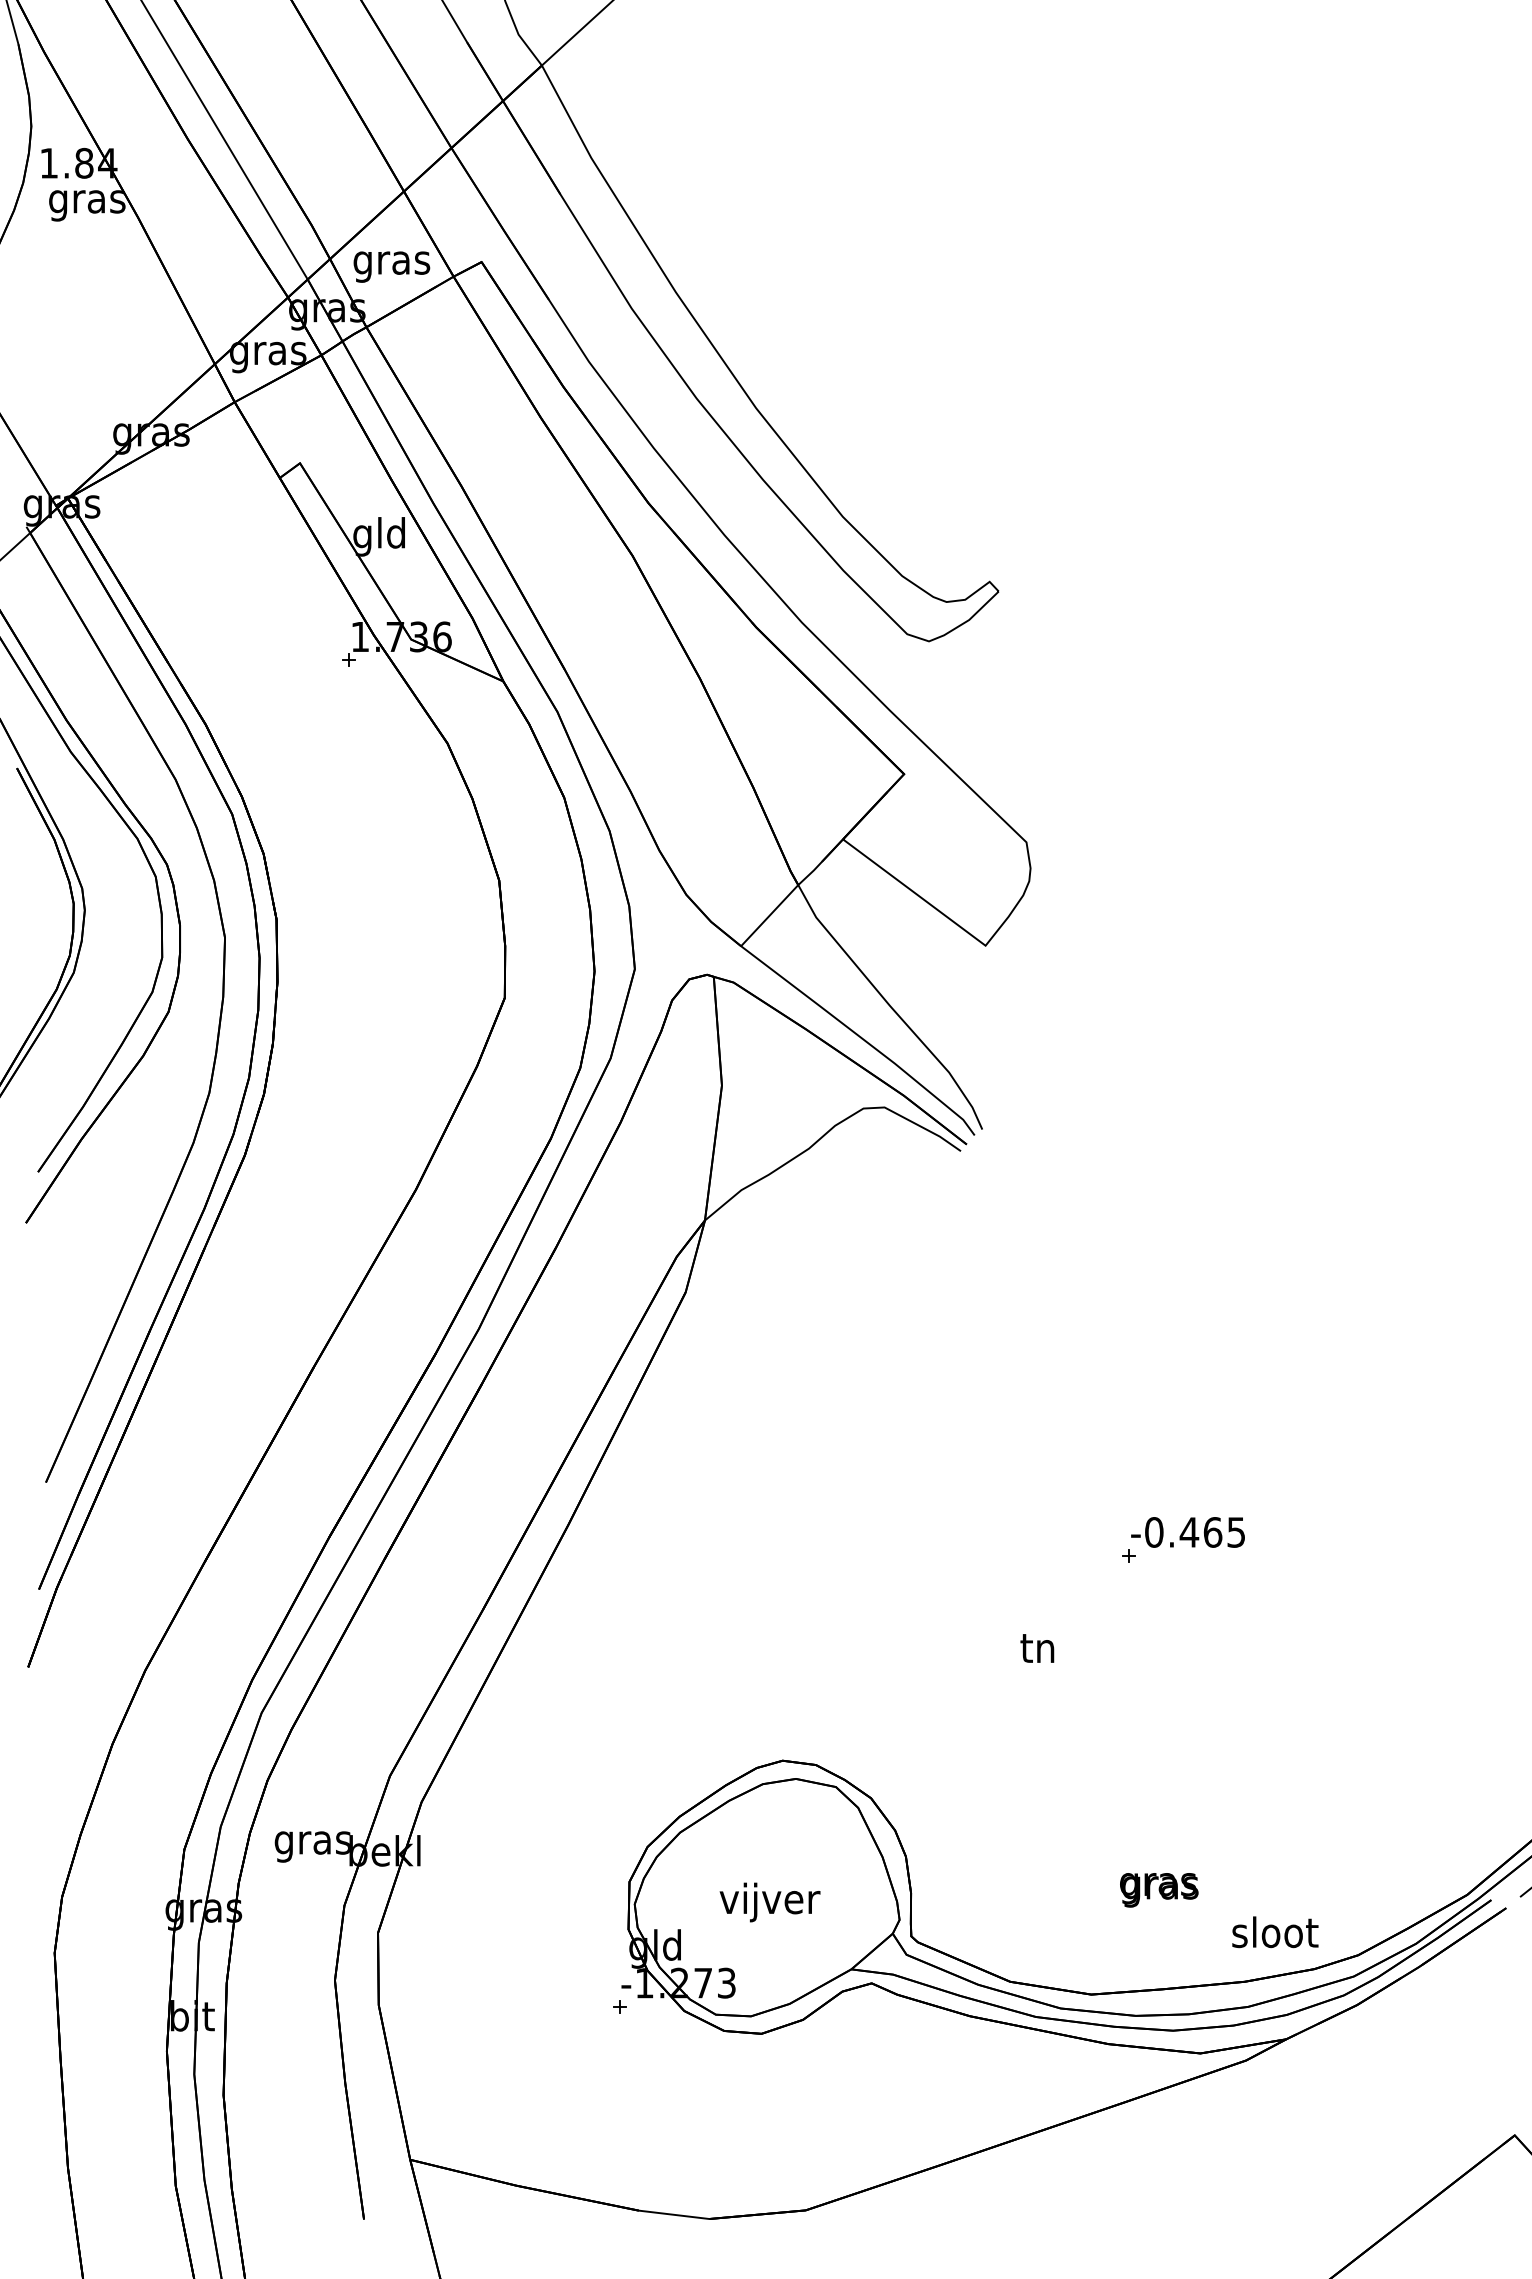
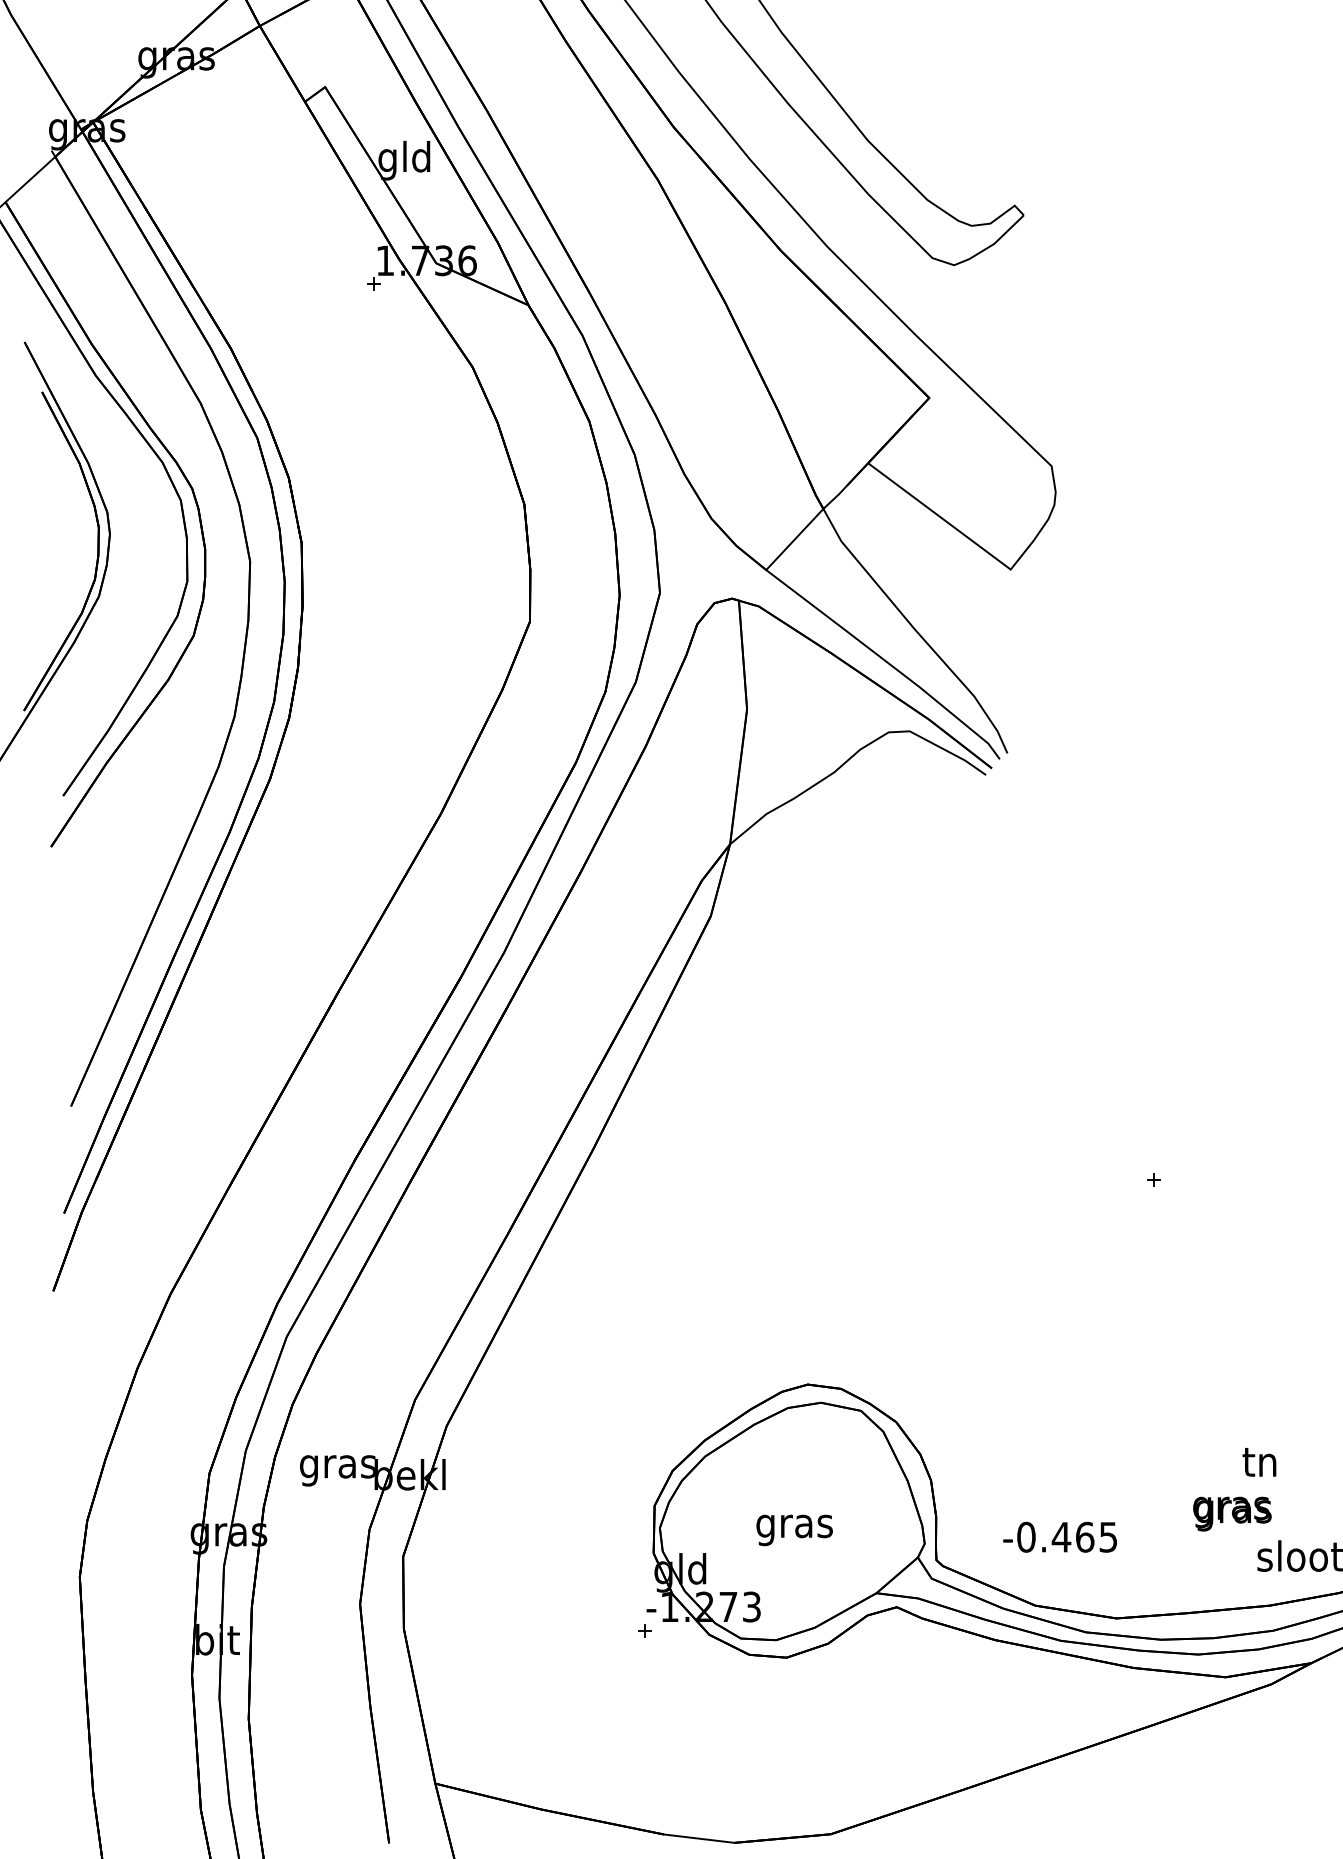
text: (1187, 1532) -> (1059, 1537), moved
text: (1037, 1648) -> (1259, 1462), moved
text: (1159, 1890) -> (1232, 1514), moved
text: (769, 1902) -> (794, 1526), vijver -> gras

